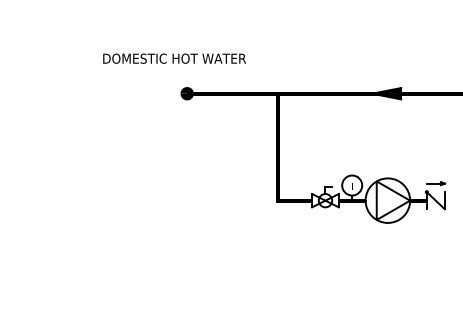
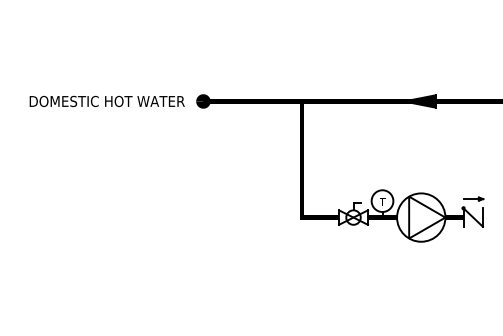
text: (174, 58) -> (107, 101), moved

